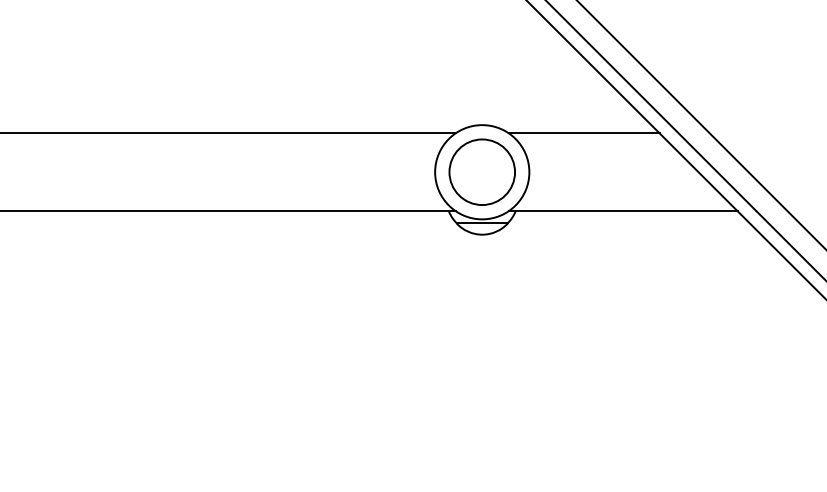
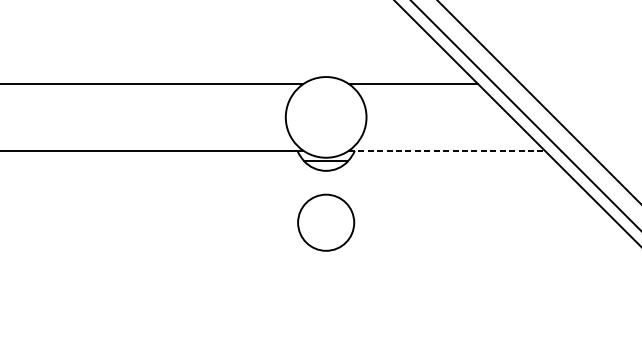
circle: (481, 171) -> (325, 222), moved
line: (623, 211) -> (447, 151), solid -> dashed

